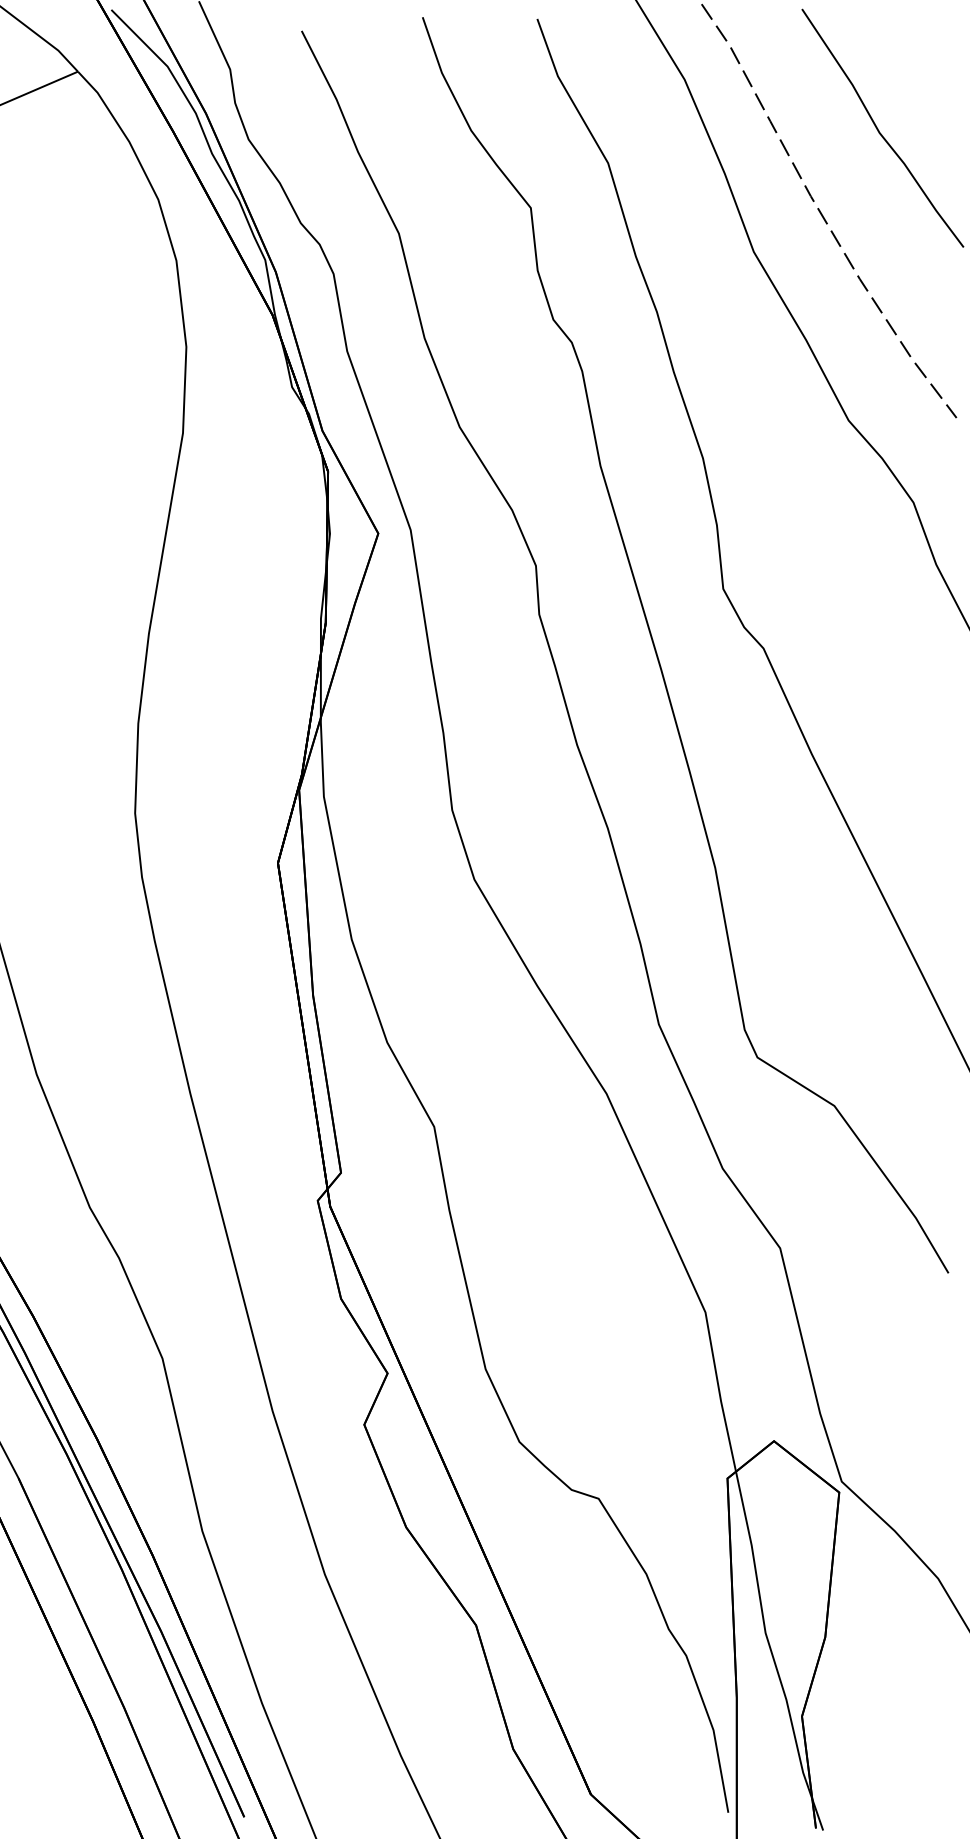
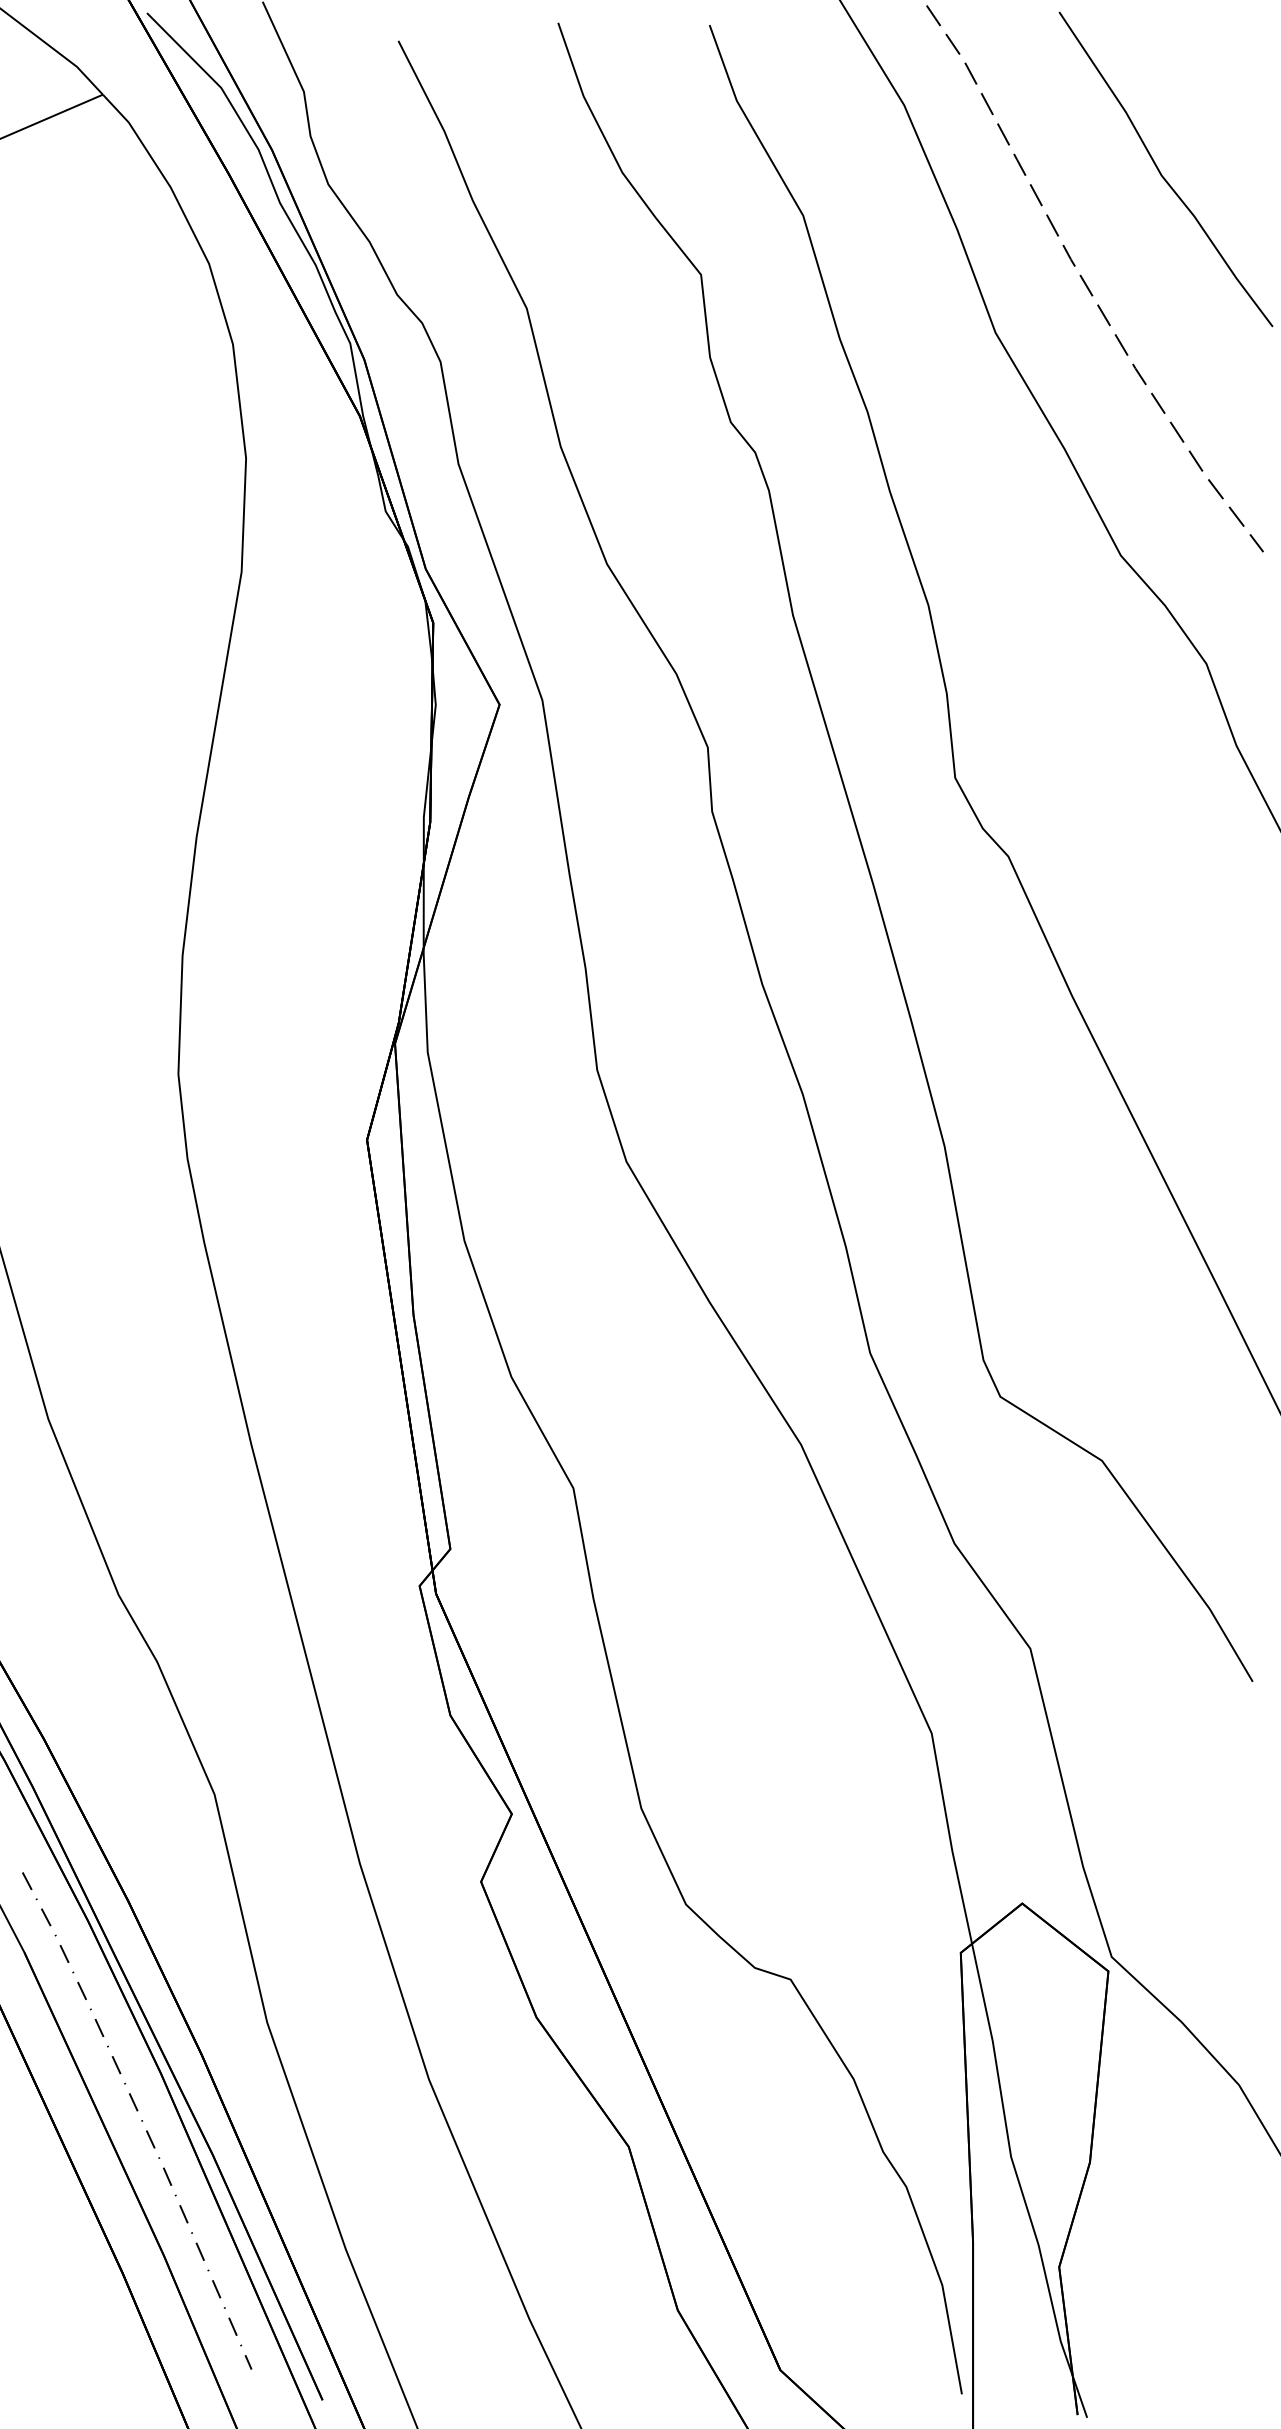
line: (106, 1605) -> (140, 2120), added

